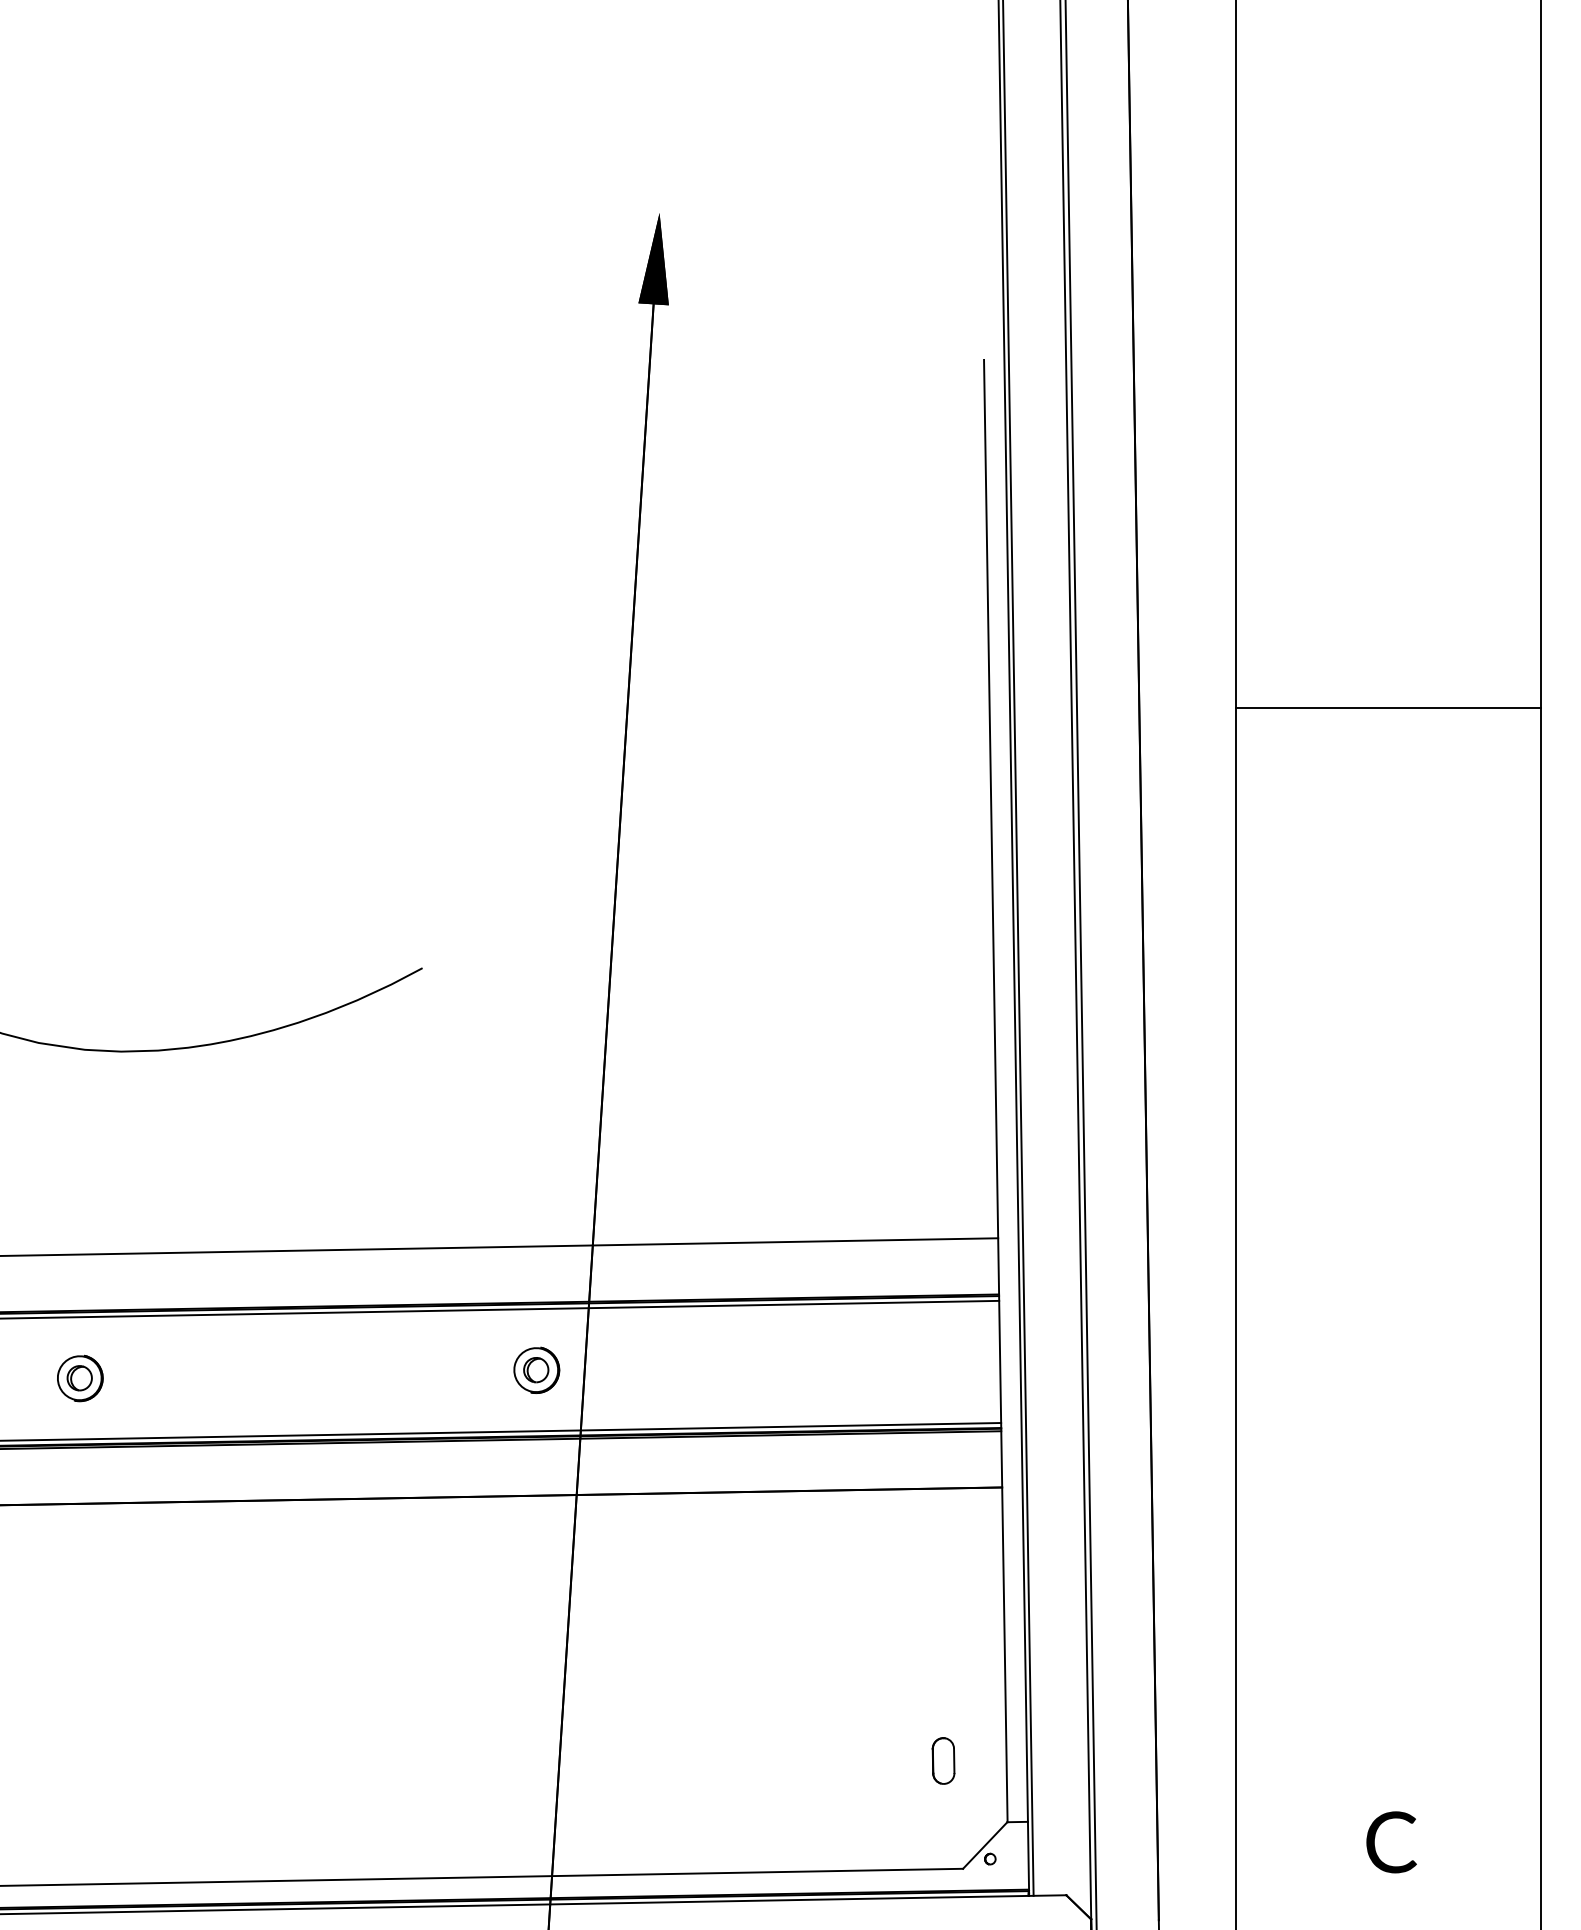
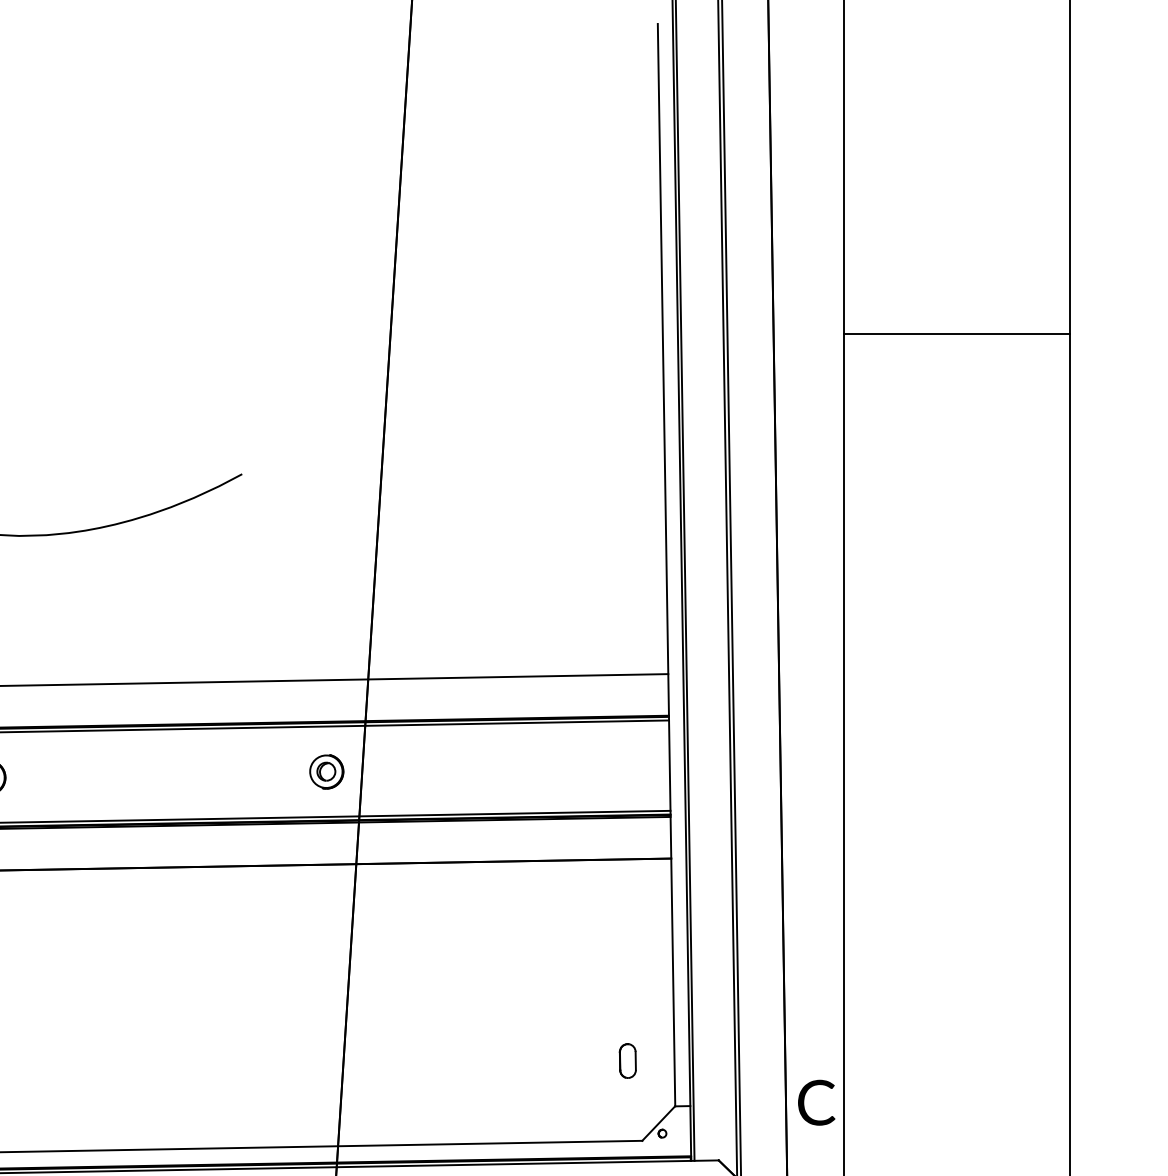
line: (1388, 708) -> (957, 334), moved
text: (1391, 1842) -> (816, 1102), moved

